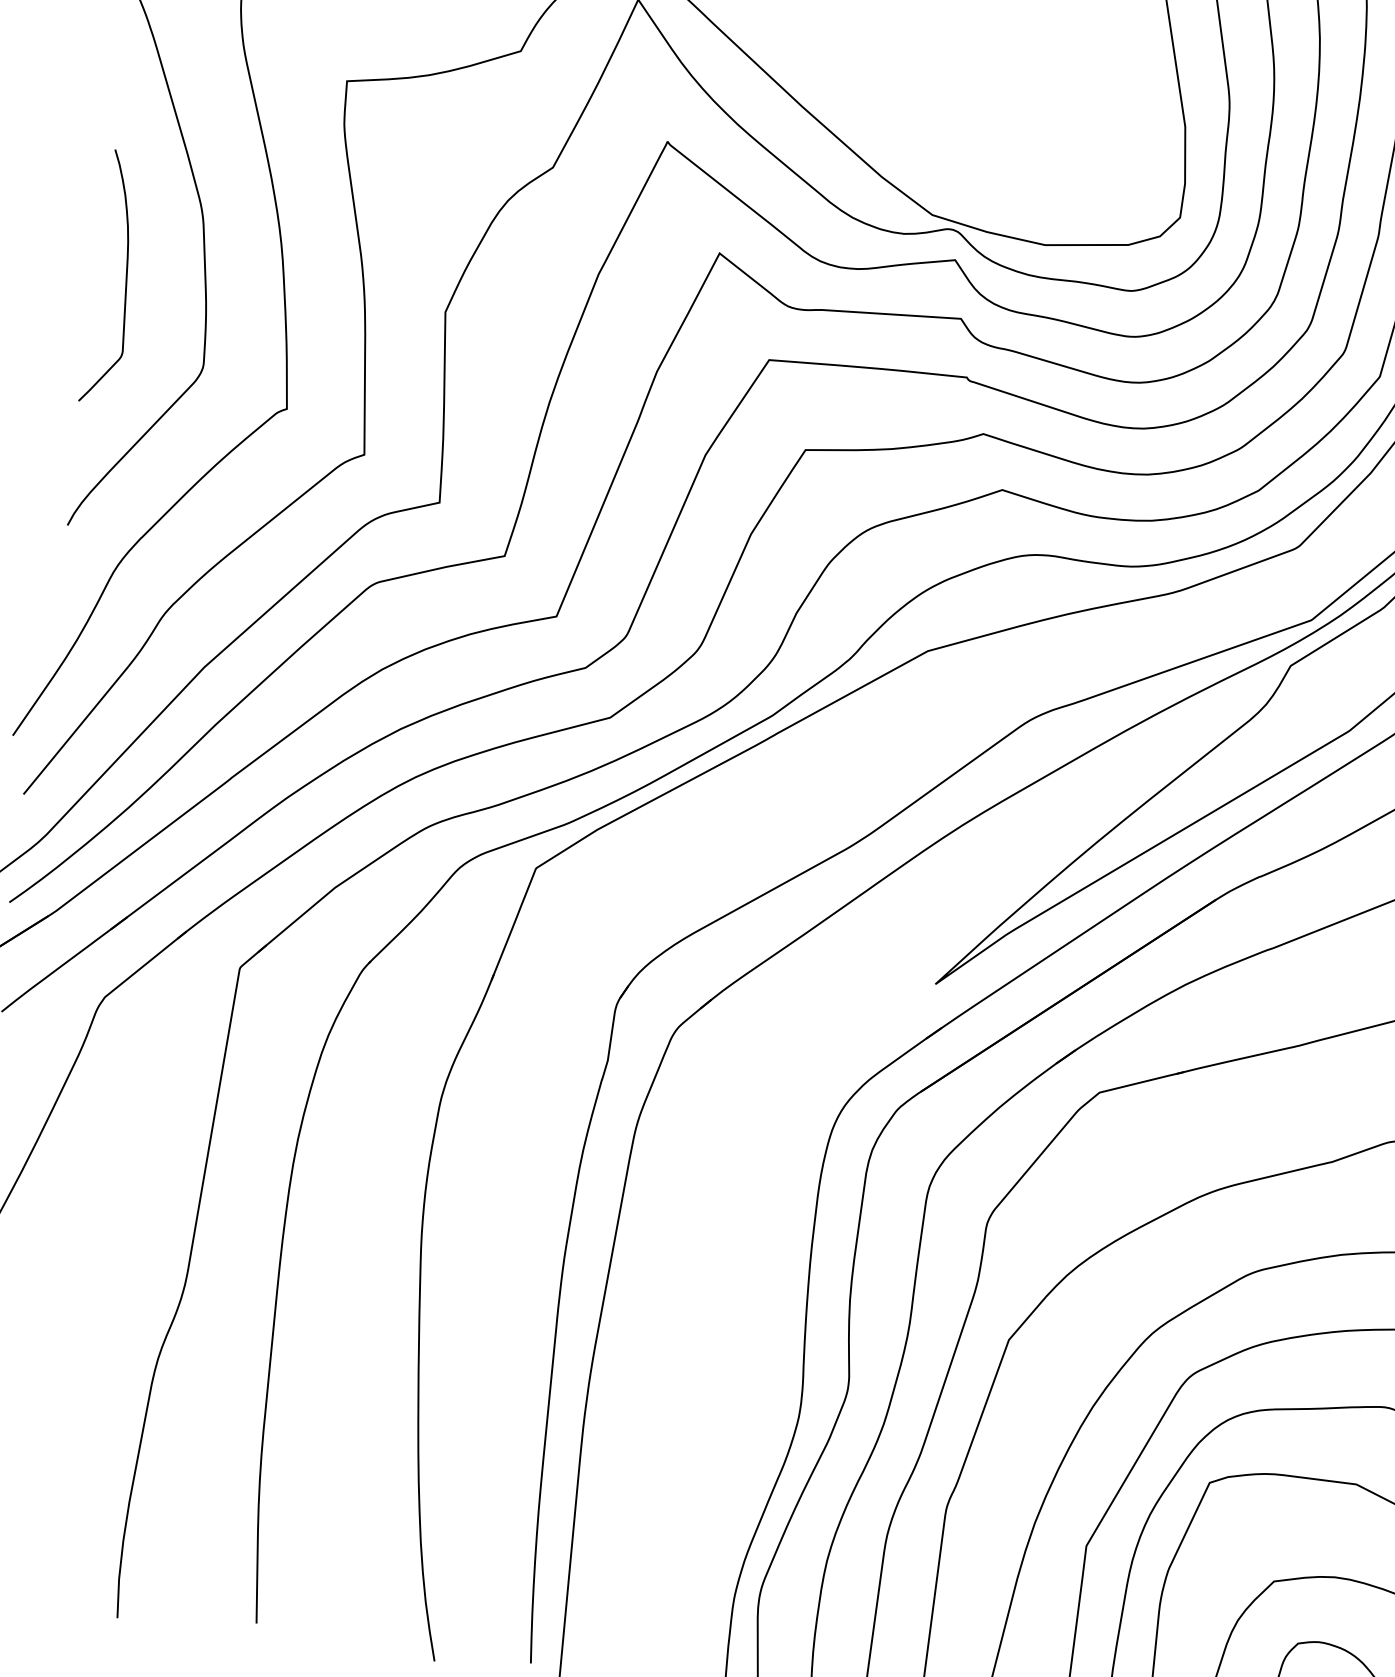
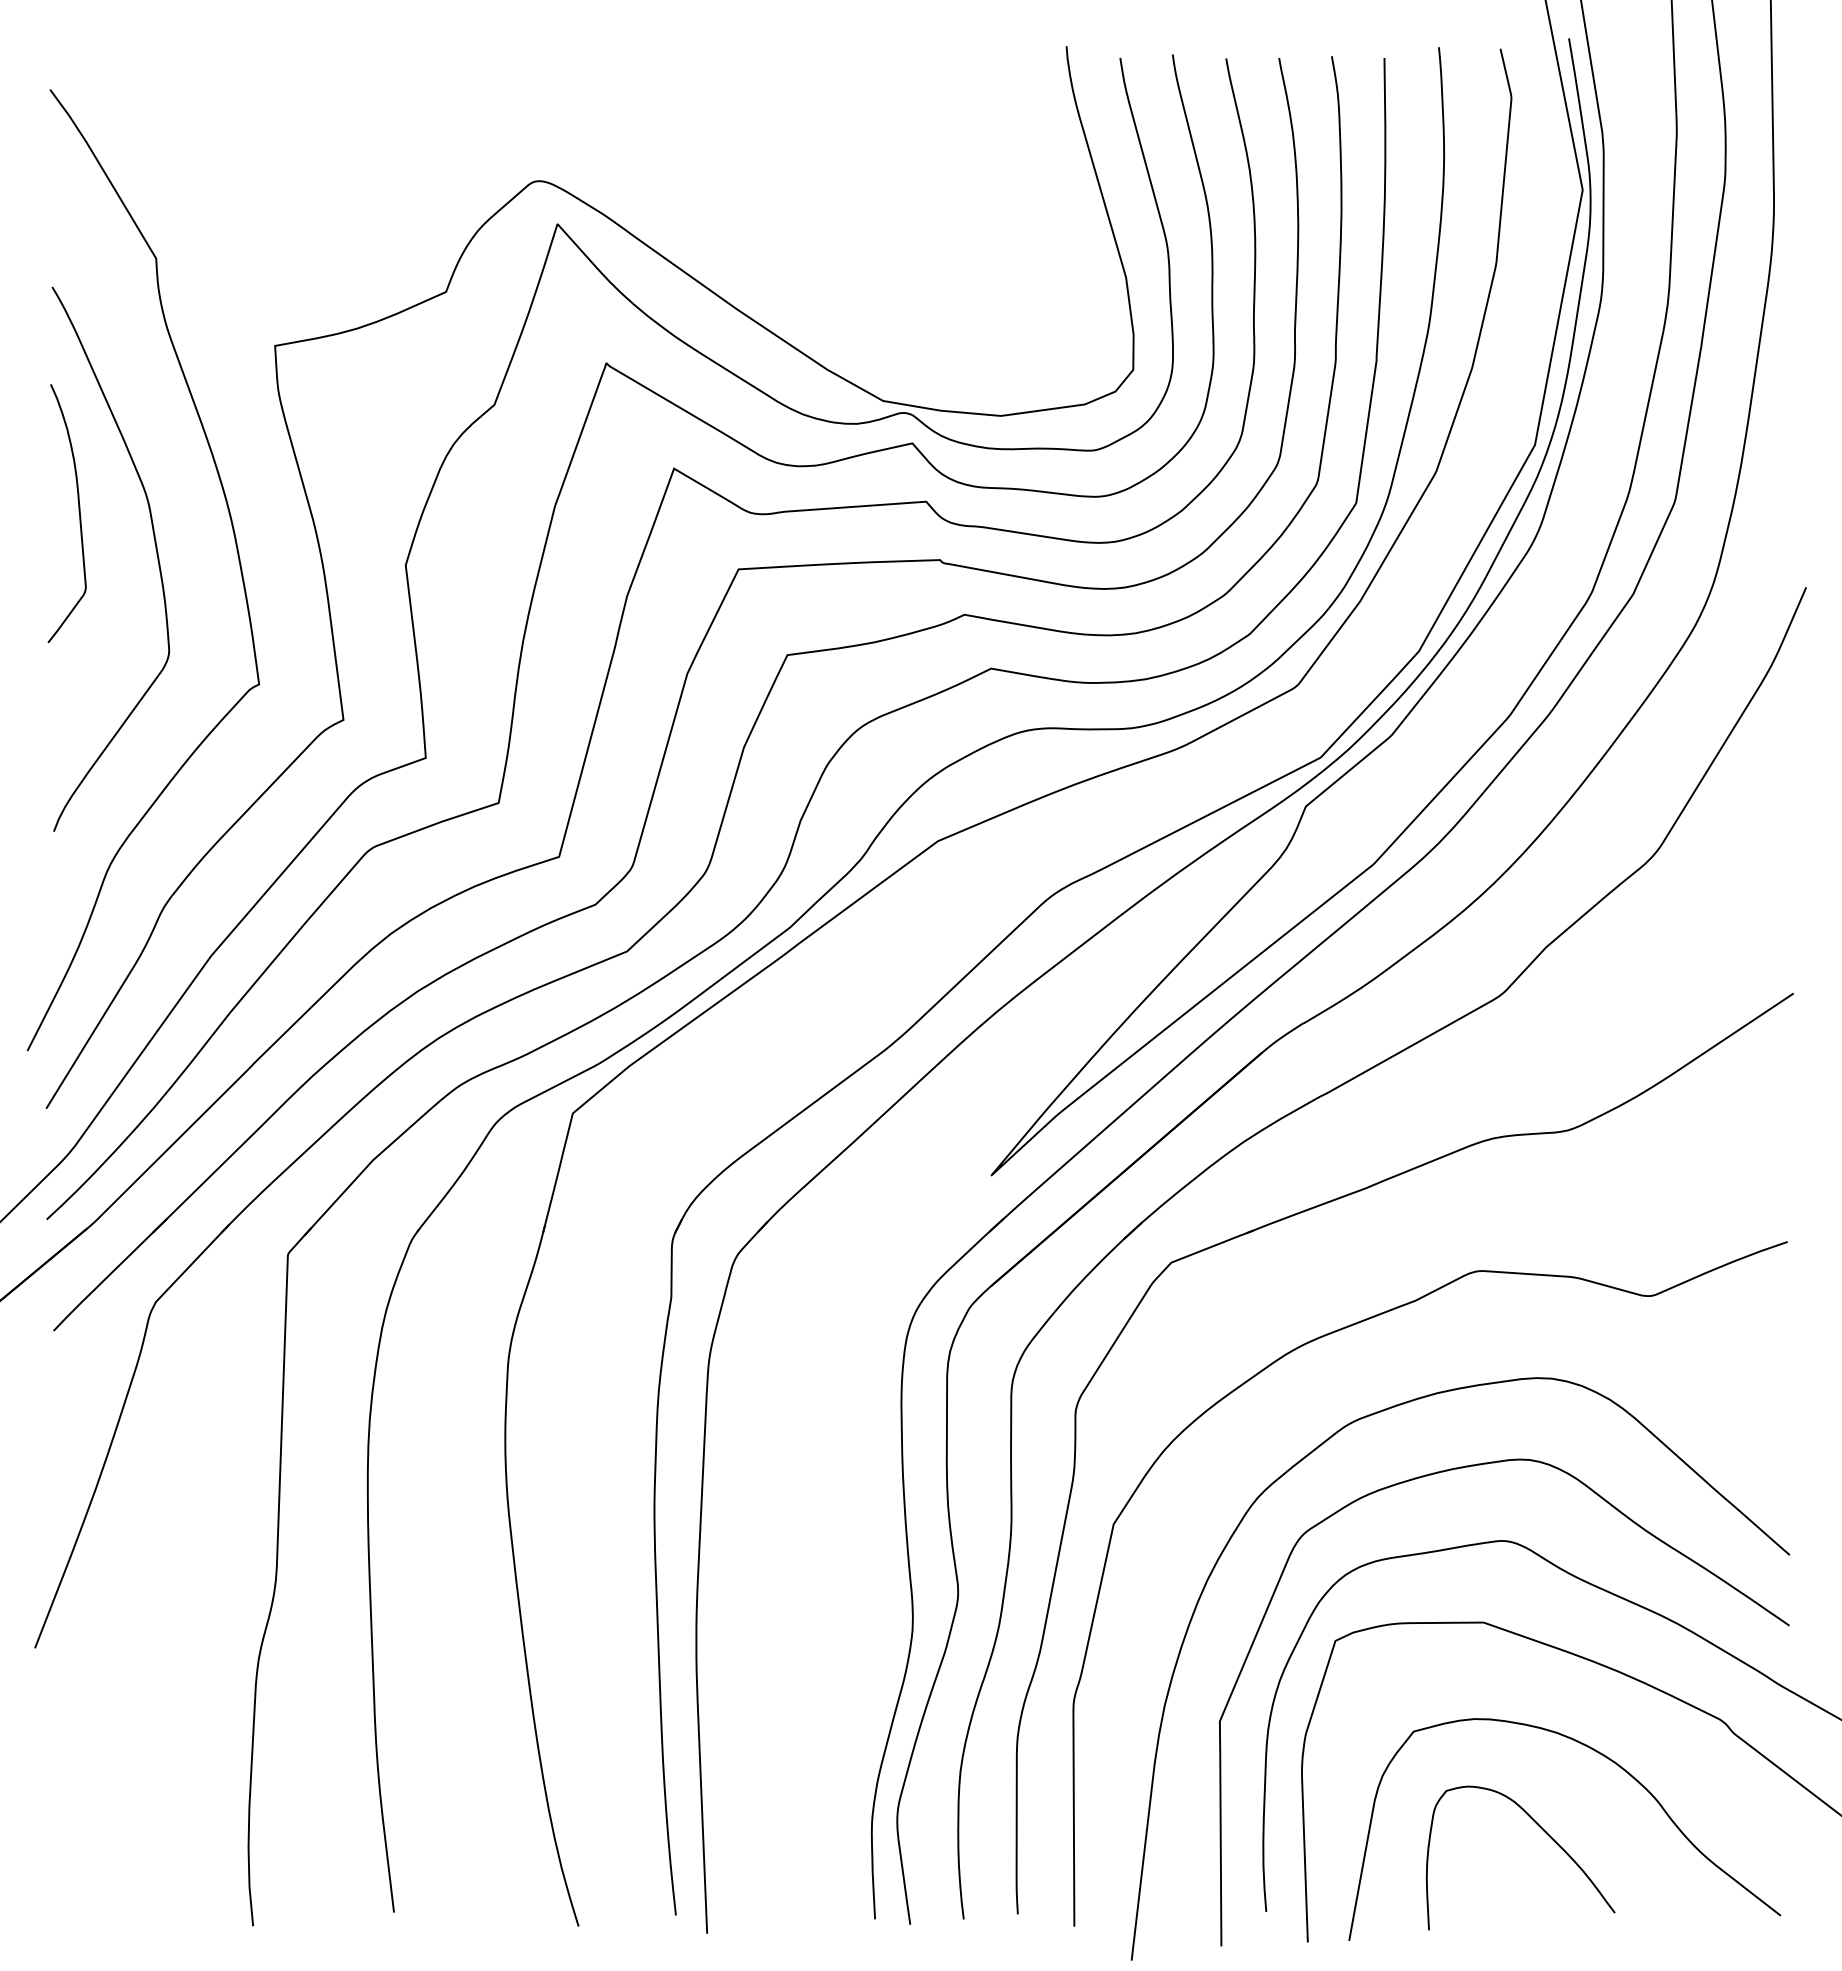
curve: (125, 278) -> (78, 512), moved

